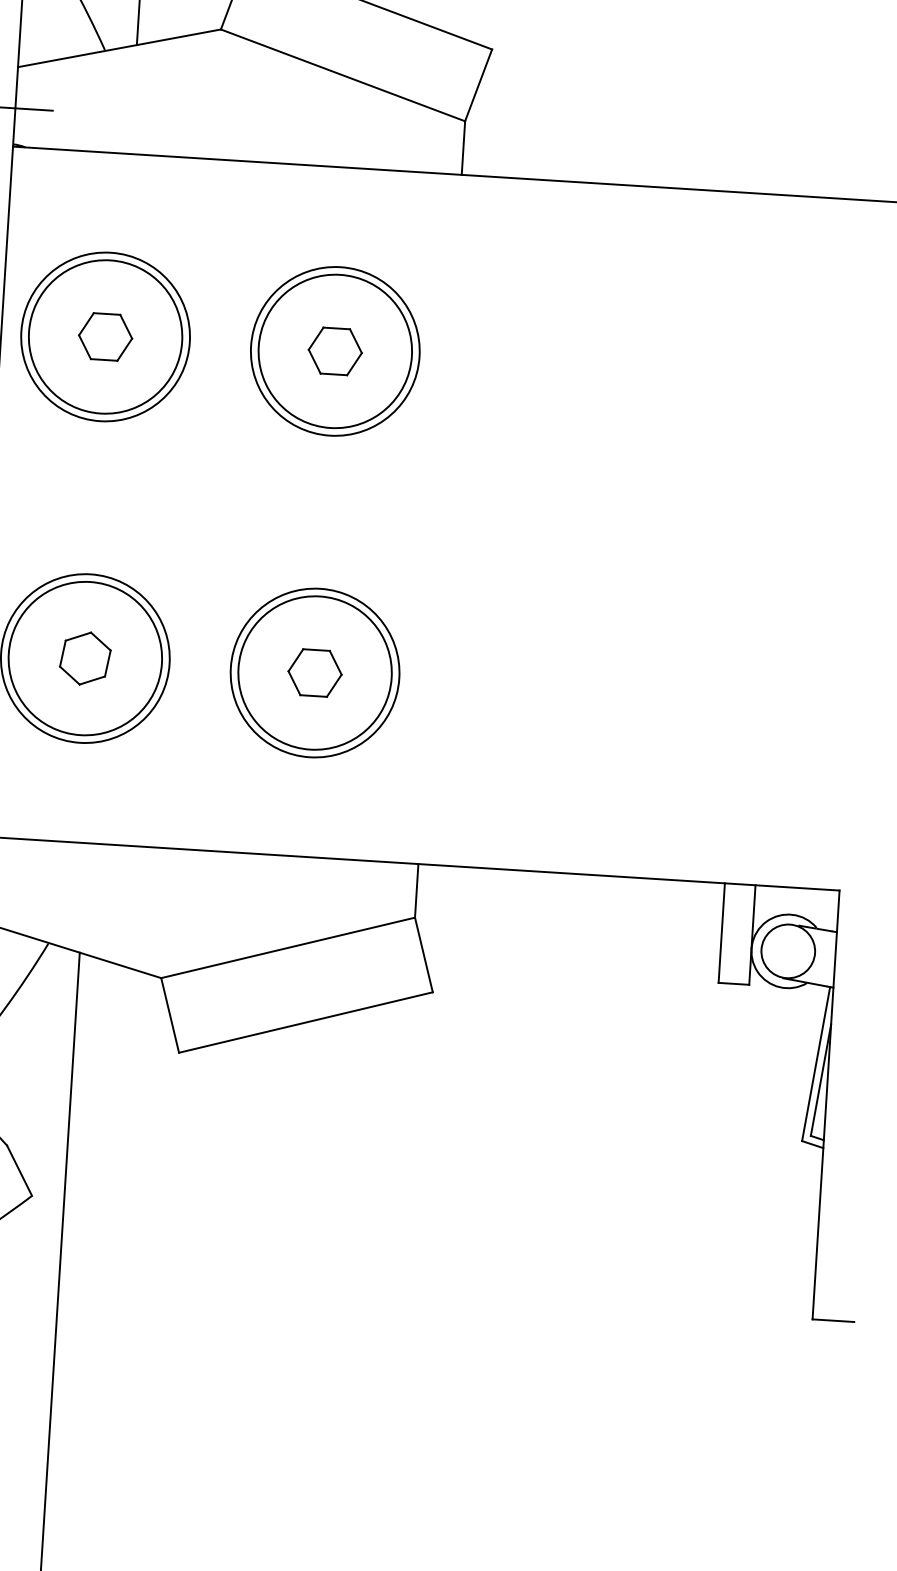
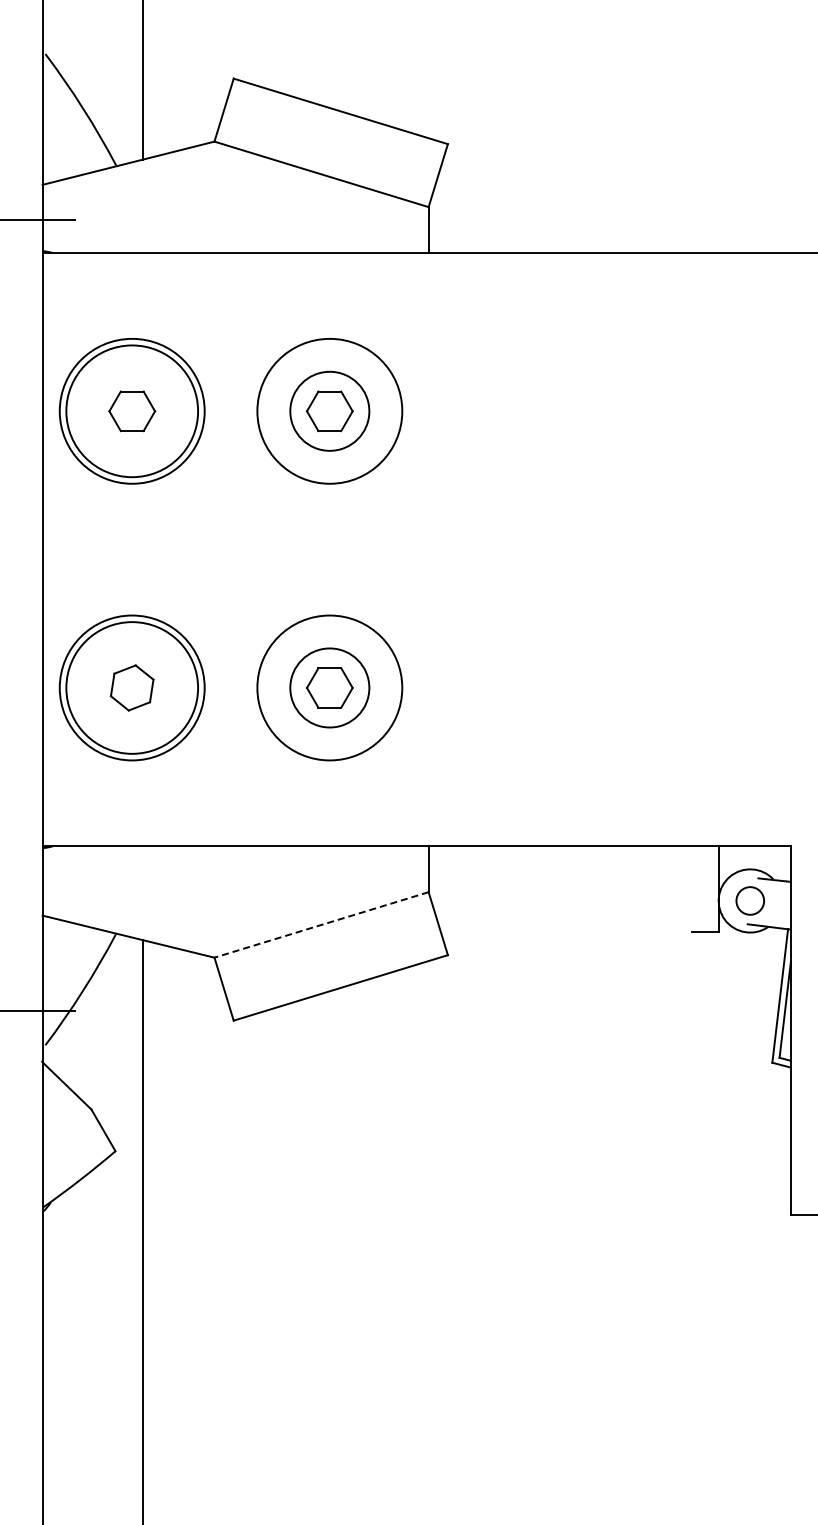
circle: (334, 351) -> (329, 411), size x0.6
circle: (314, 672) -> (329, 687), size x0.6
line: (722, 932) -> (692, 888), removed
line: (288, 947) -> (321, 924), solid -> dashed
circle: (788, 950) -> (750, 900), size x0.6

